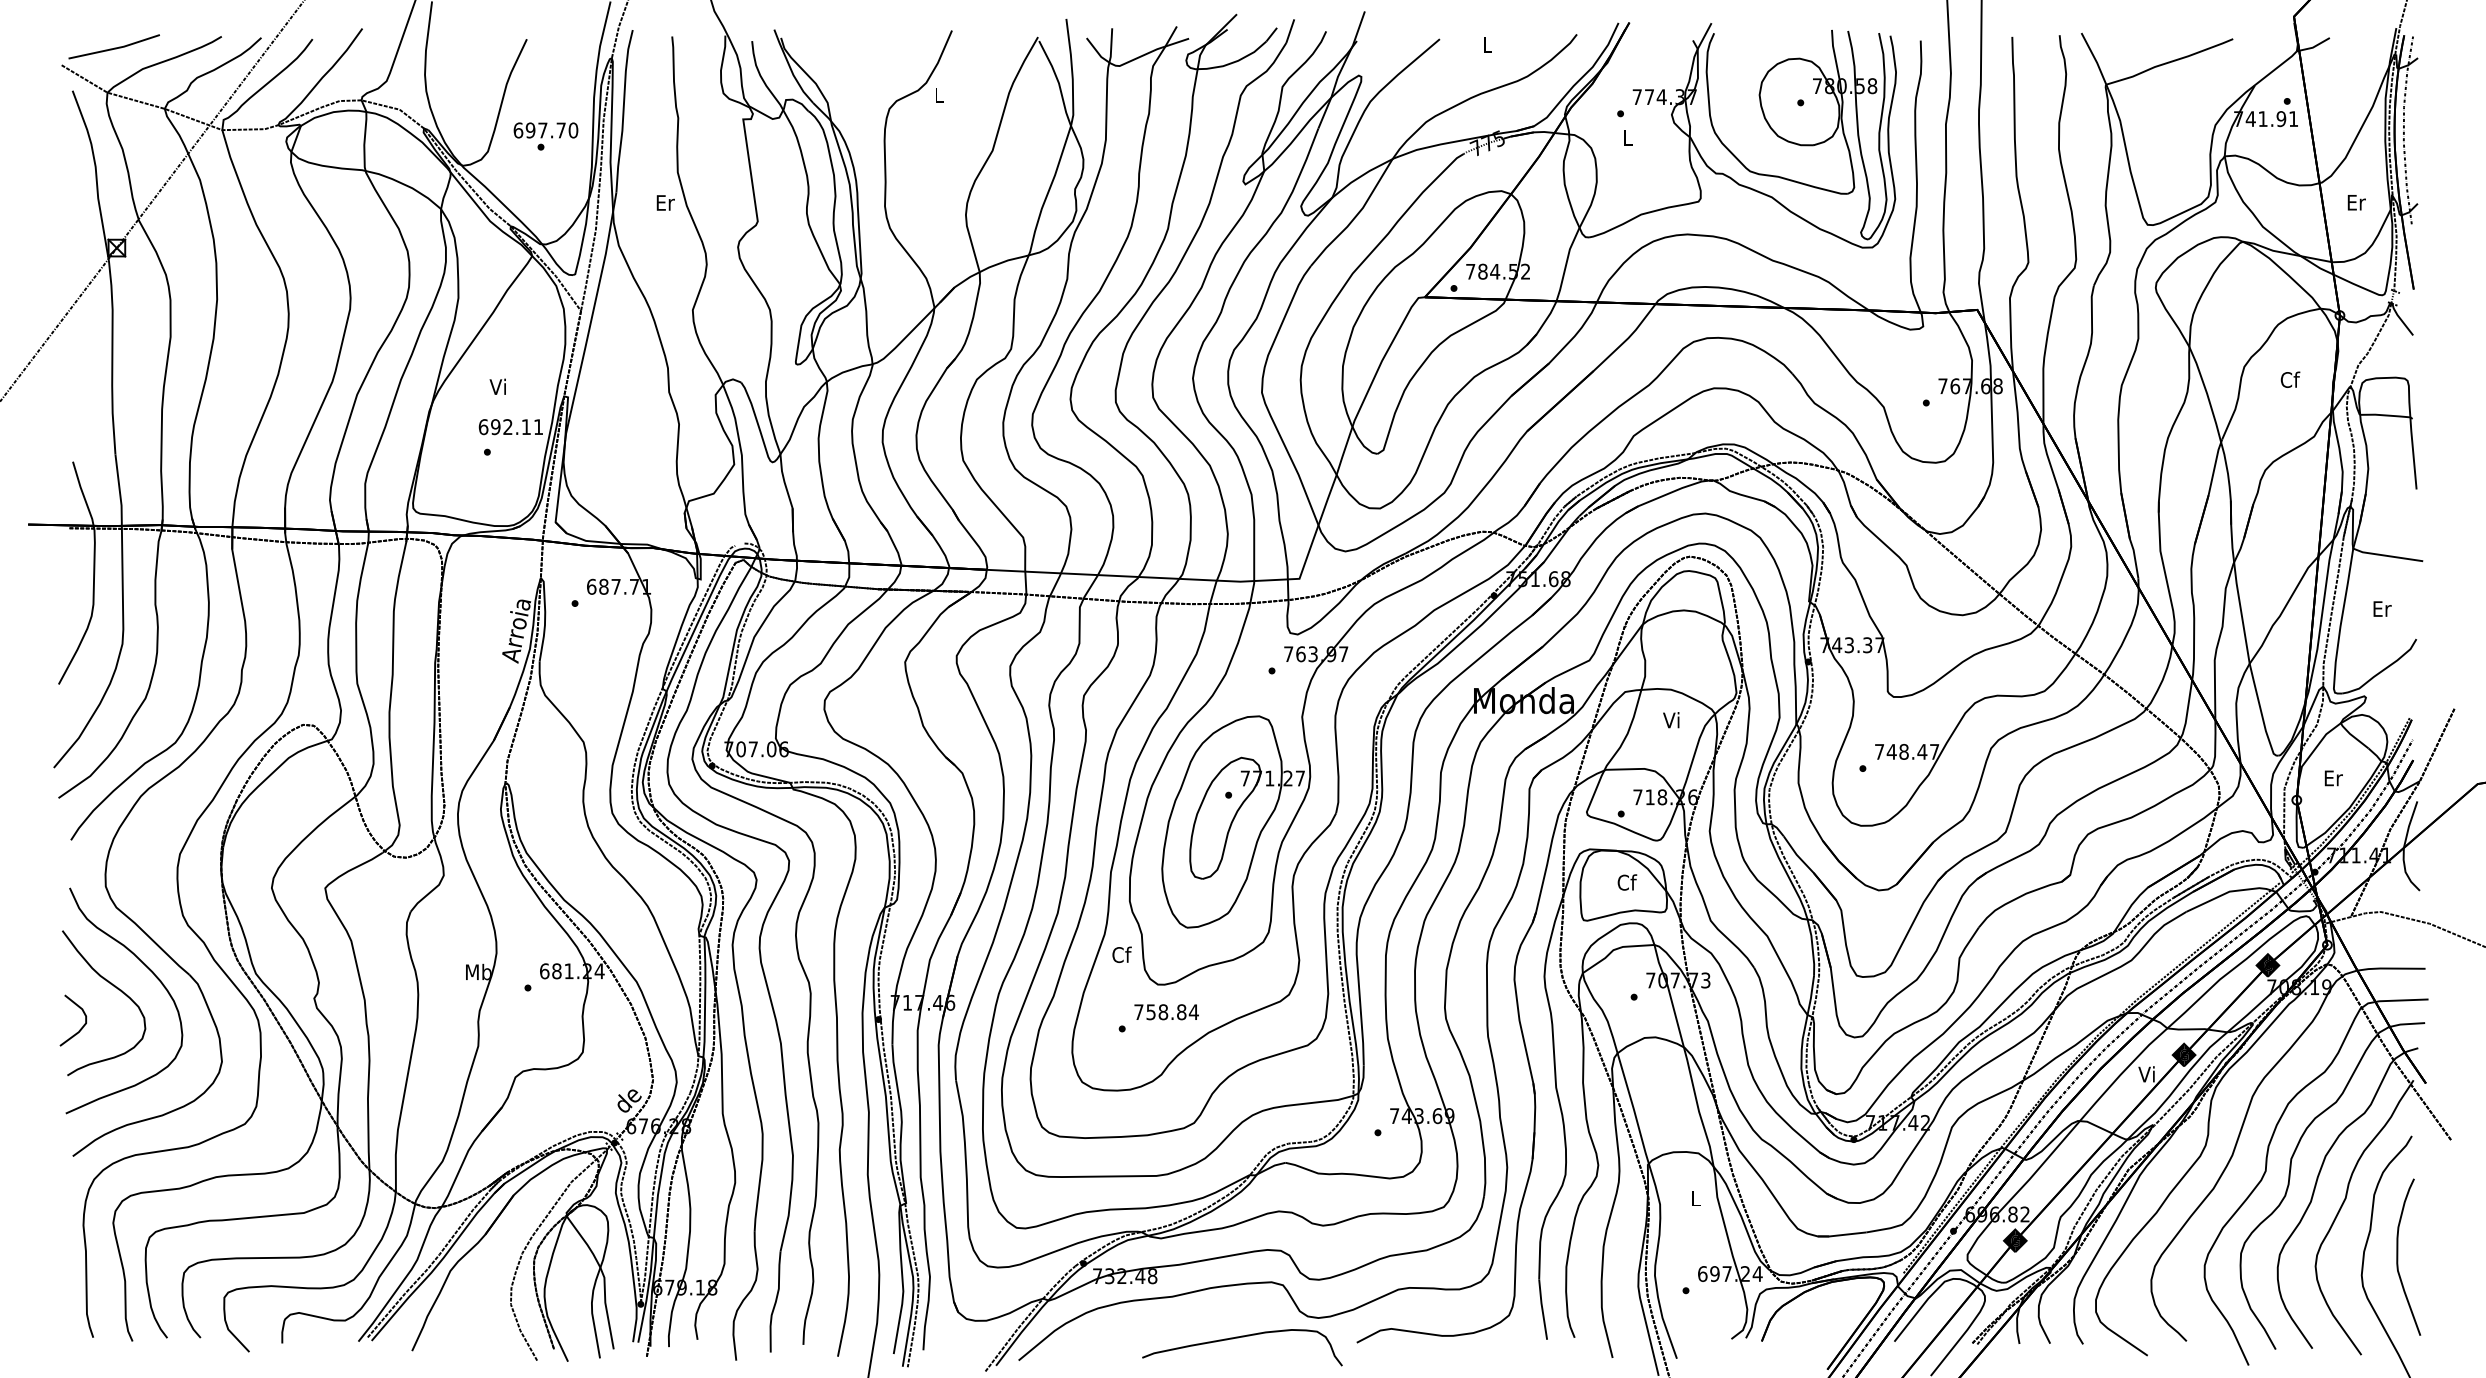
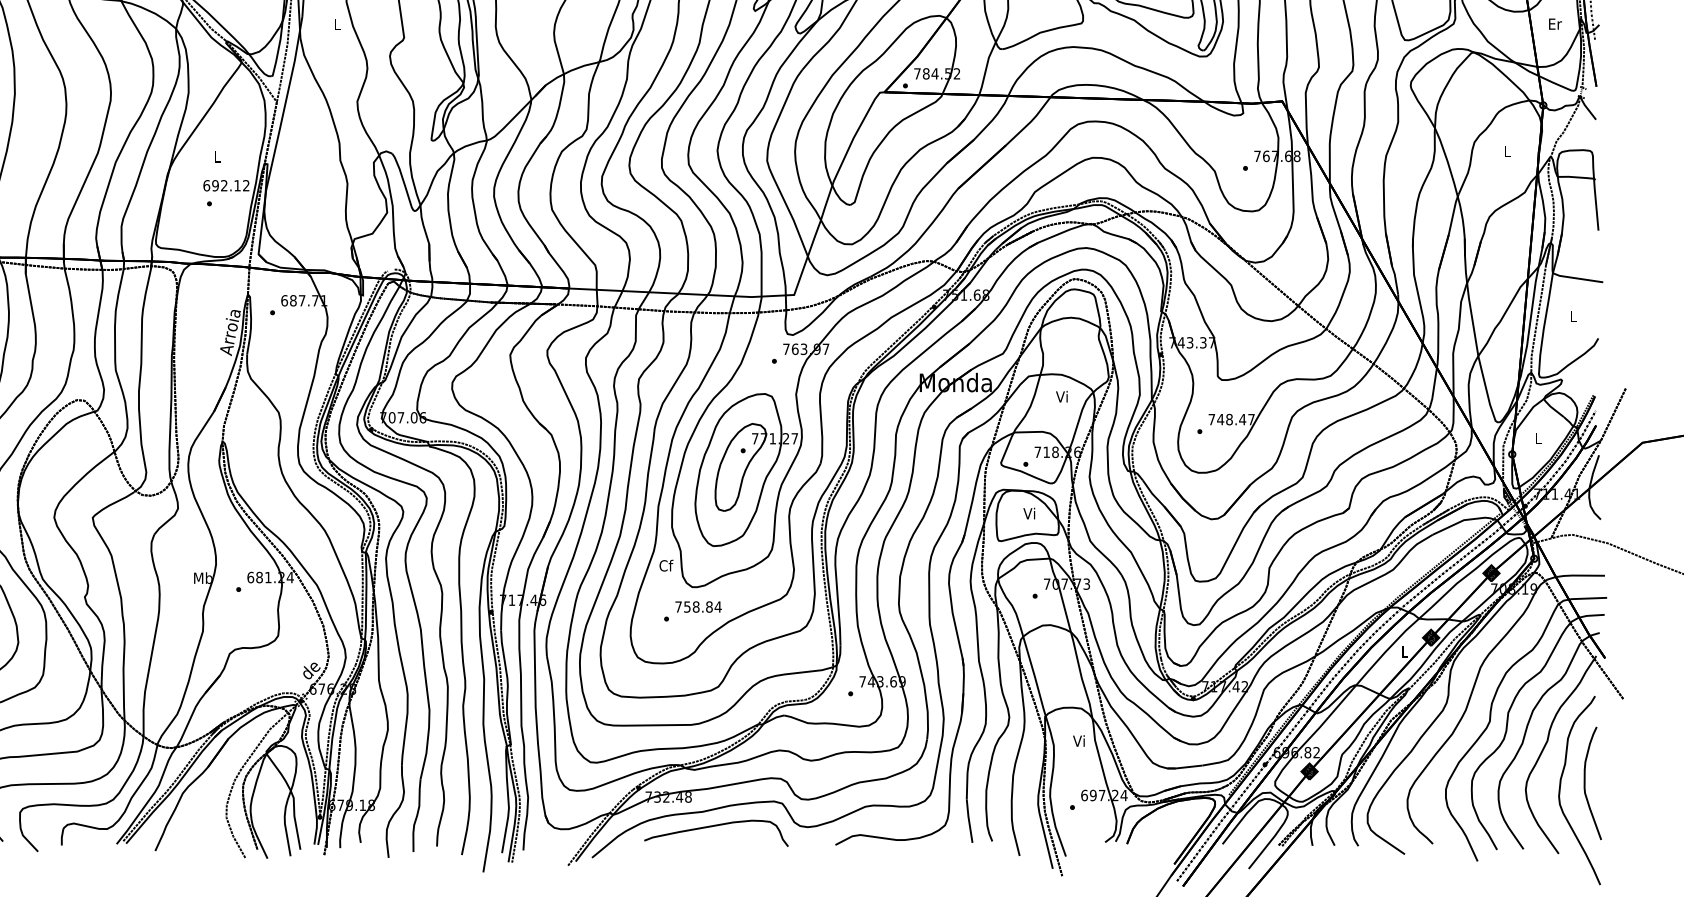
text: (665, 202) -> (337, 24), Er -> L
text: (2290, 379) -> (1507, 151), Cf -> L
text: (497, 386) -> (216, 156), Vi -> L
text: (538, 426) -> (246, 185), 692.11 -> 692.12
text: (2382, 608) -> (1573, 316), Er -> L
text: (2333, 778) -> (1538, 438), Er -> L
text: (1627, 882) -> (1030, 513), Cf -> Vi
text: (2146, 1074) -> (1404, 651), Vi -> L
text: (1694, 1198) -> (1078, 741), L -> Vi
curve: (1238, 1338) -> (713, 826), moved

